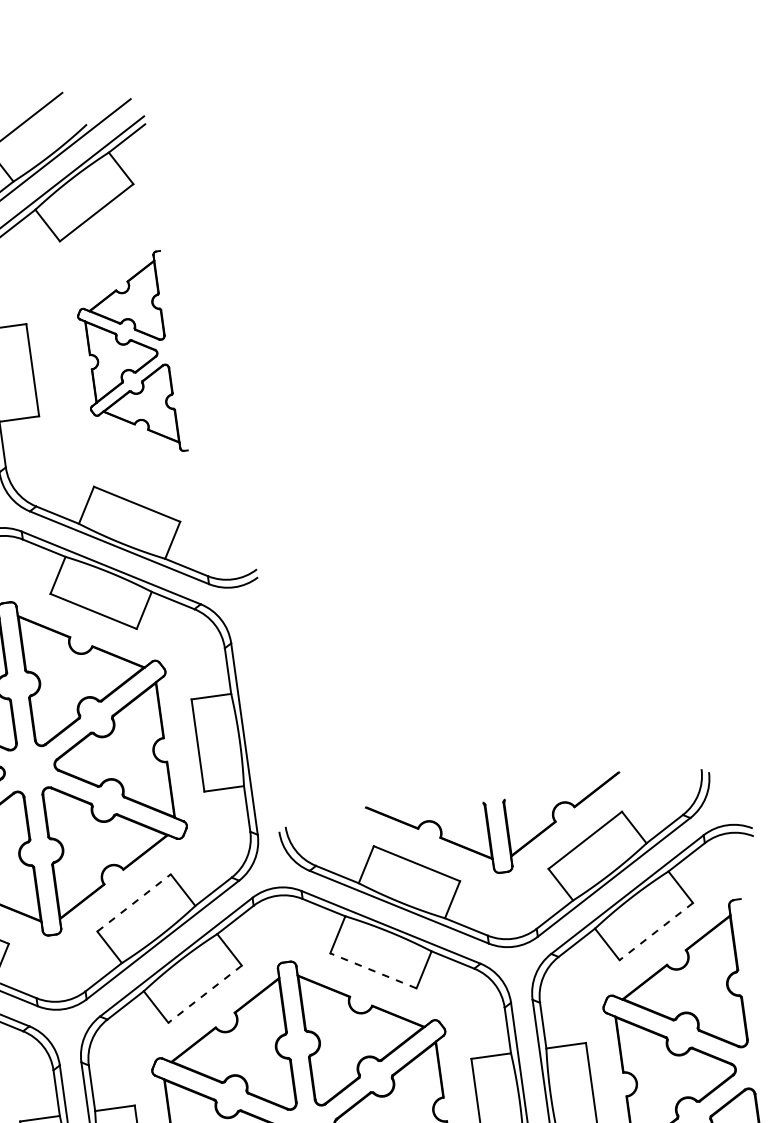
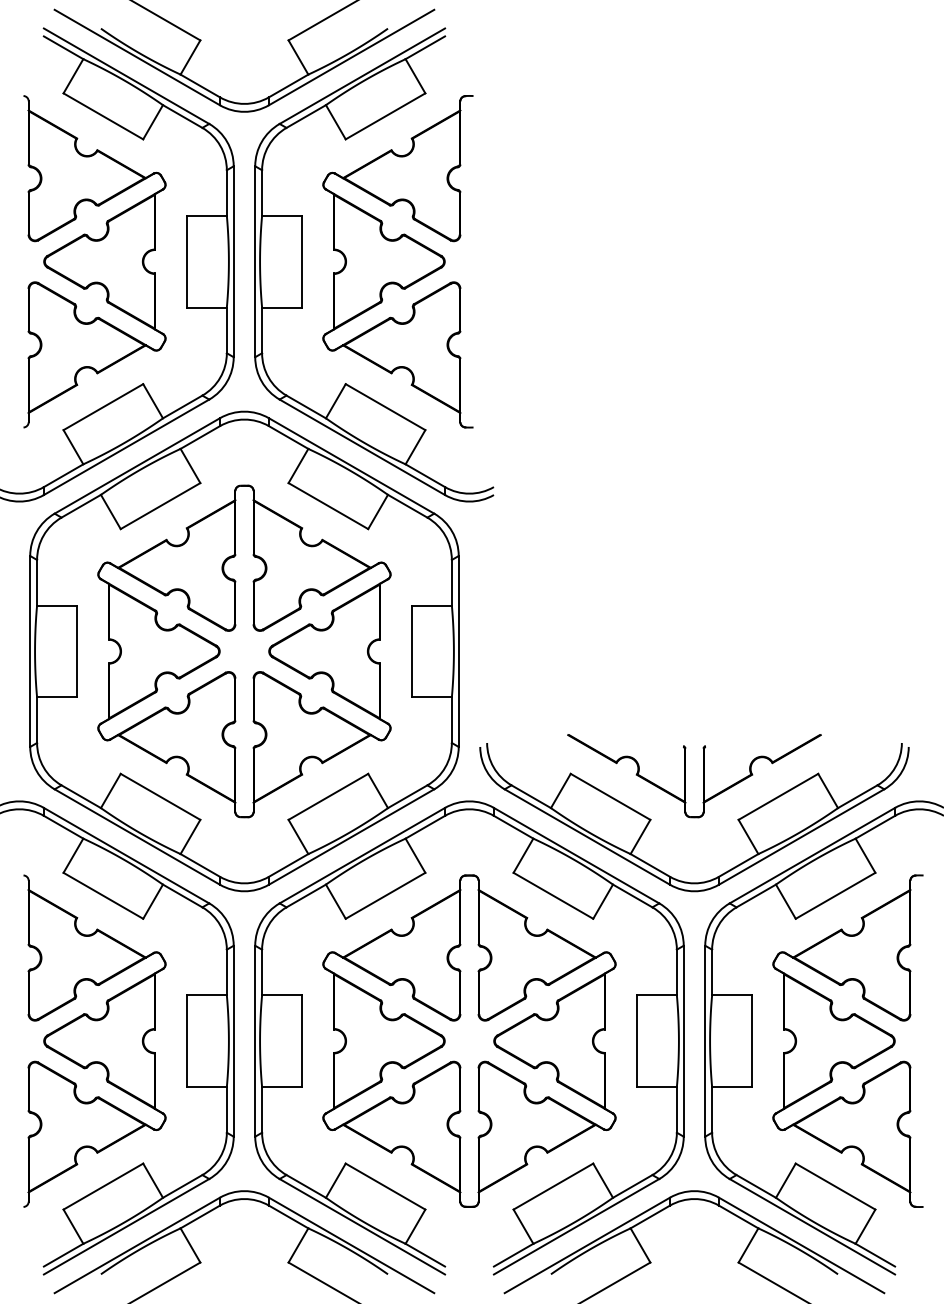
part: (128, 356) -> (397, 261), size x1.67
line: (134, 902) -> (328, 796), dashed -> solid
line: (656, 931) -> (835, 895), dashed -> solid
line: (373, 970) -> (553, 895), dashed -> solid
line: (205, 993) -> (385, 895), dashed -> solid

